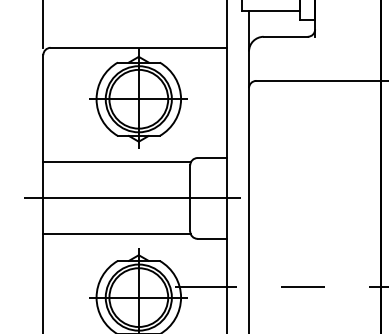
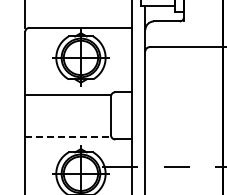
line: (131, 197) -> (76, 115), removed
line: (117, 233) -> (68, 136), solid -> dashed

